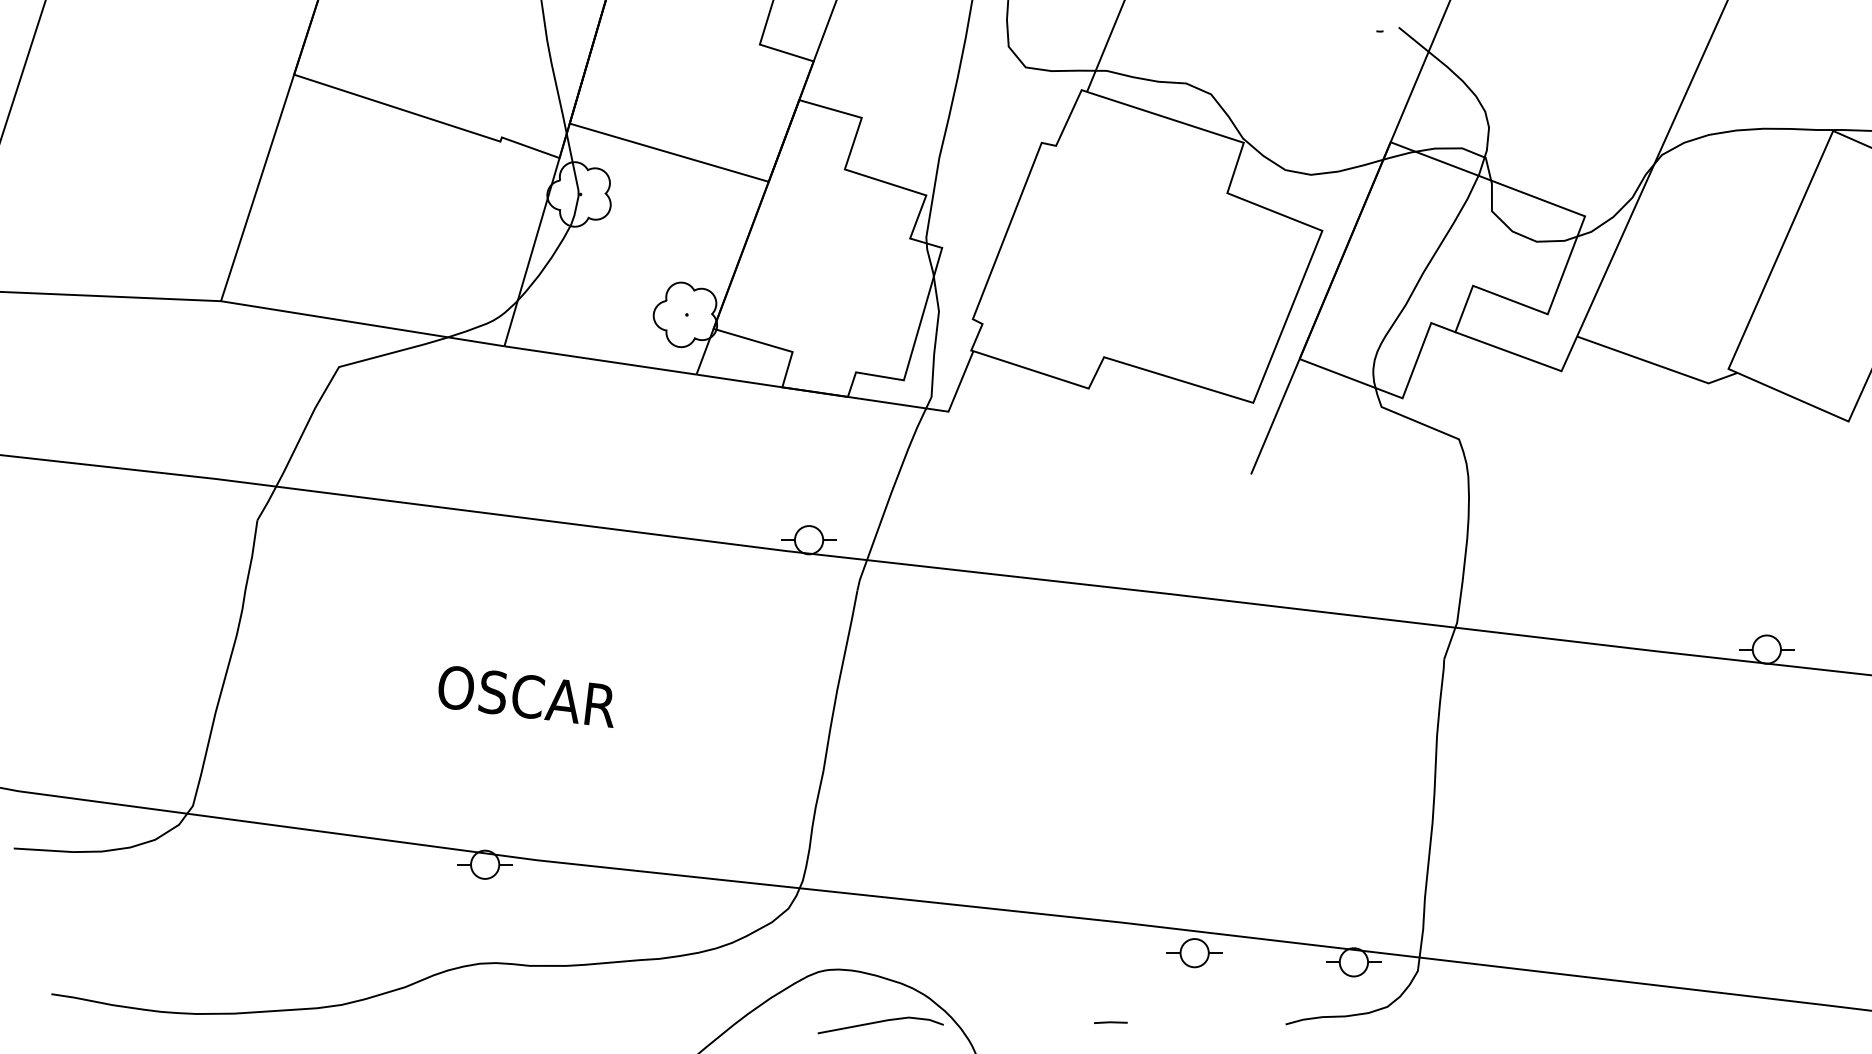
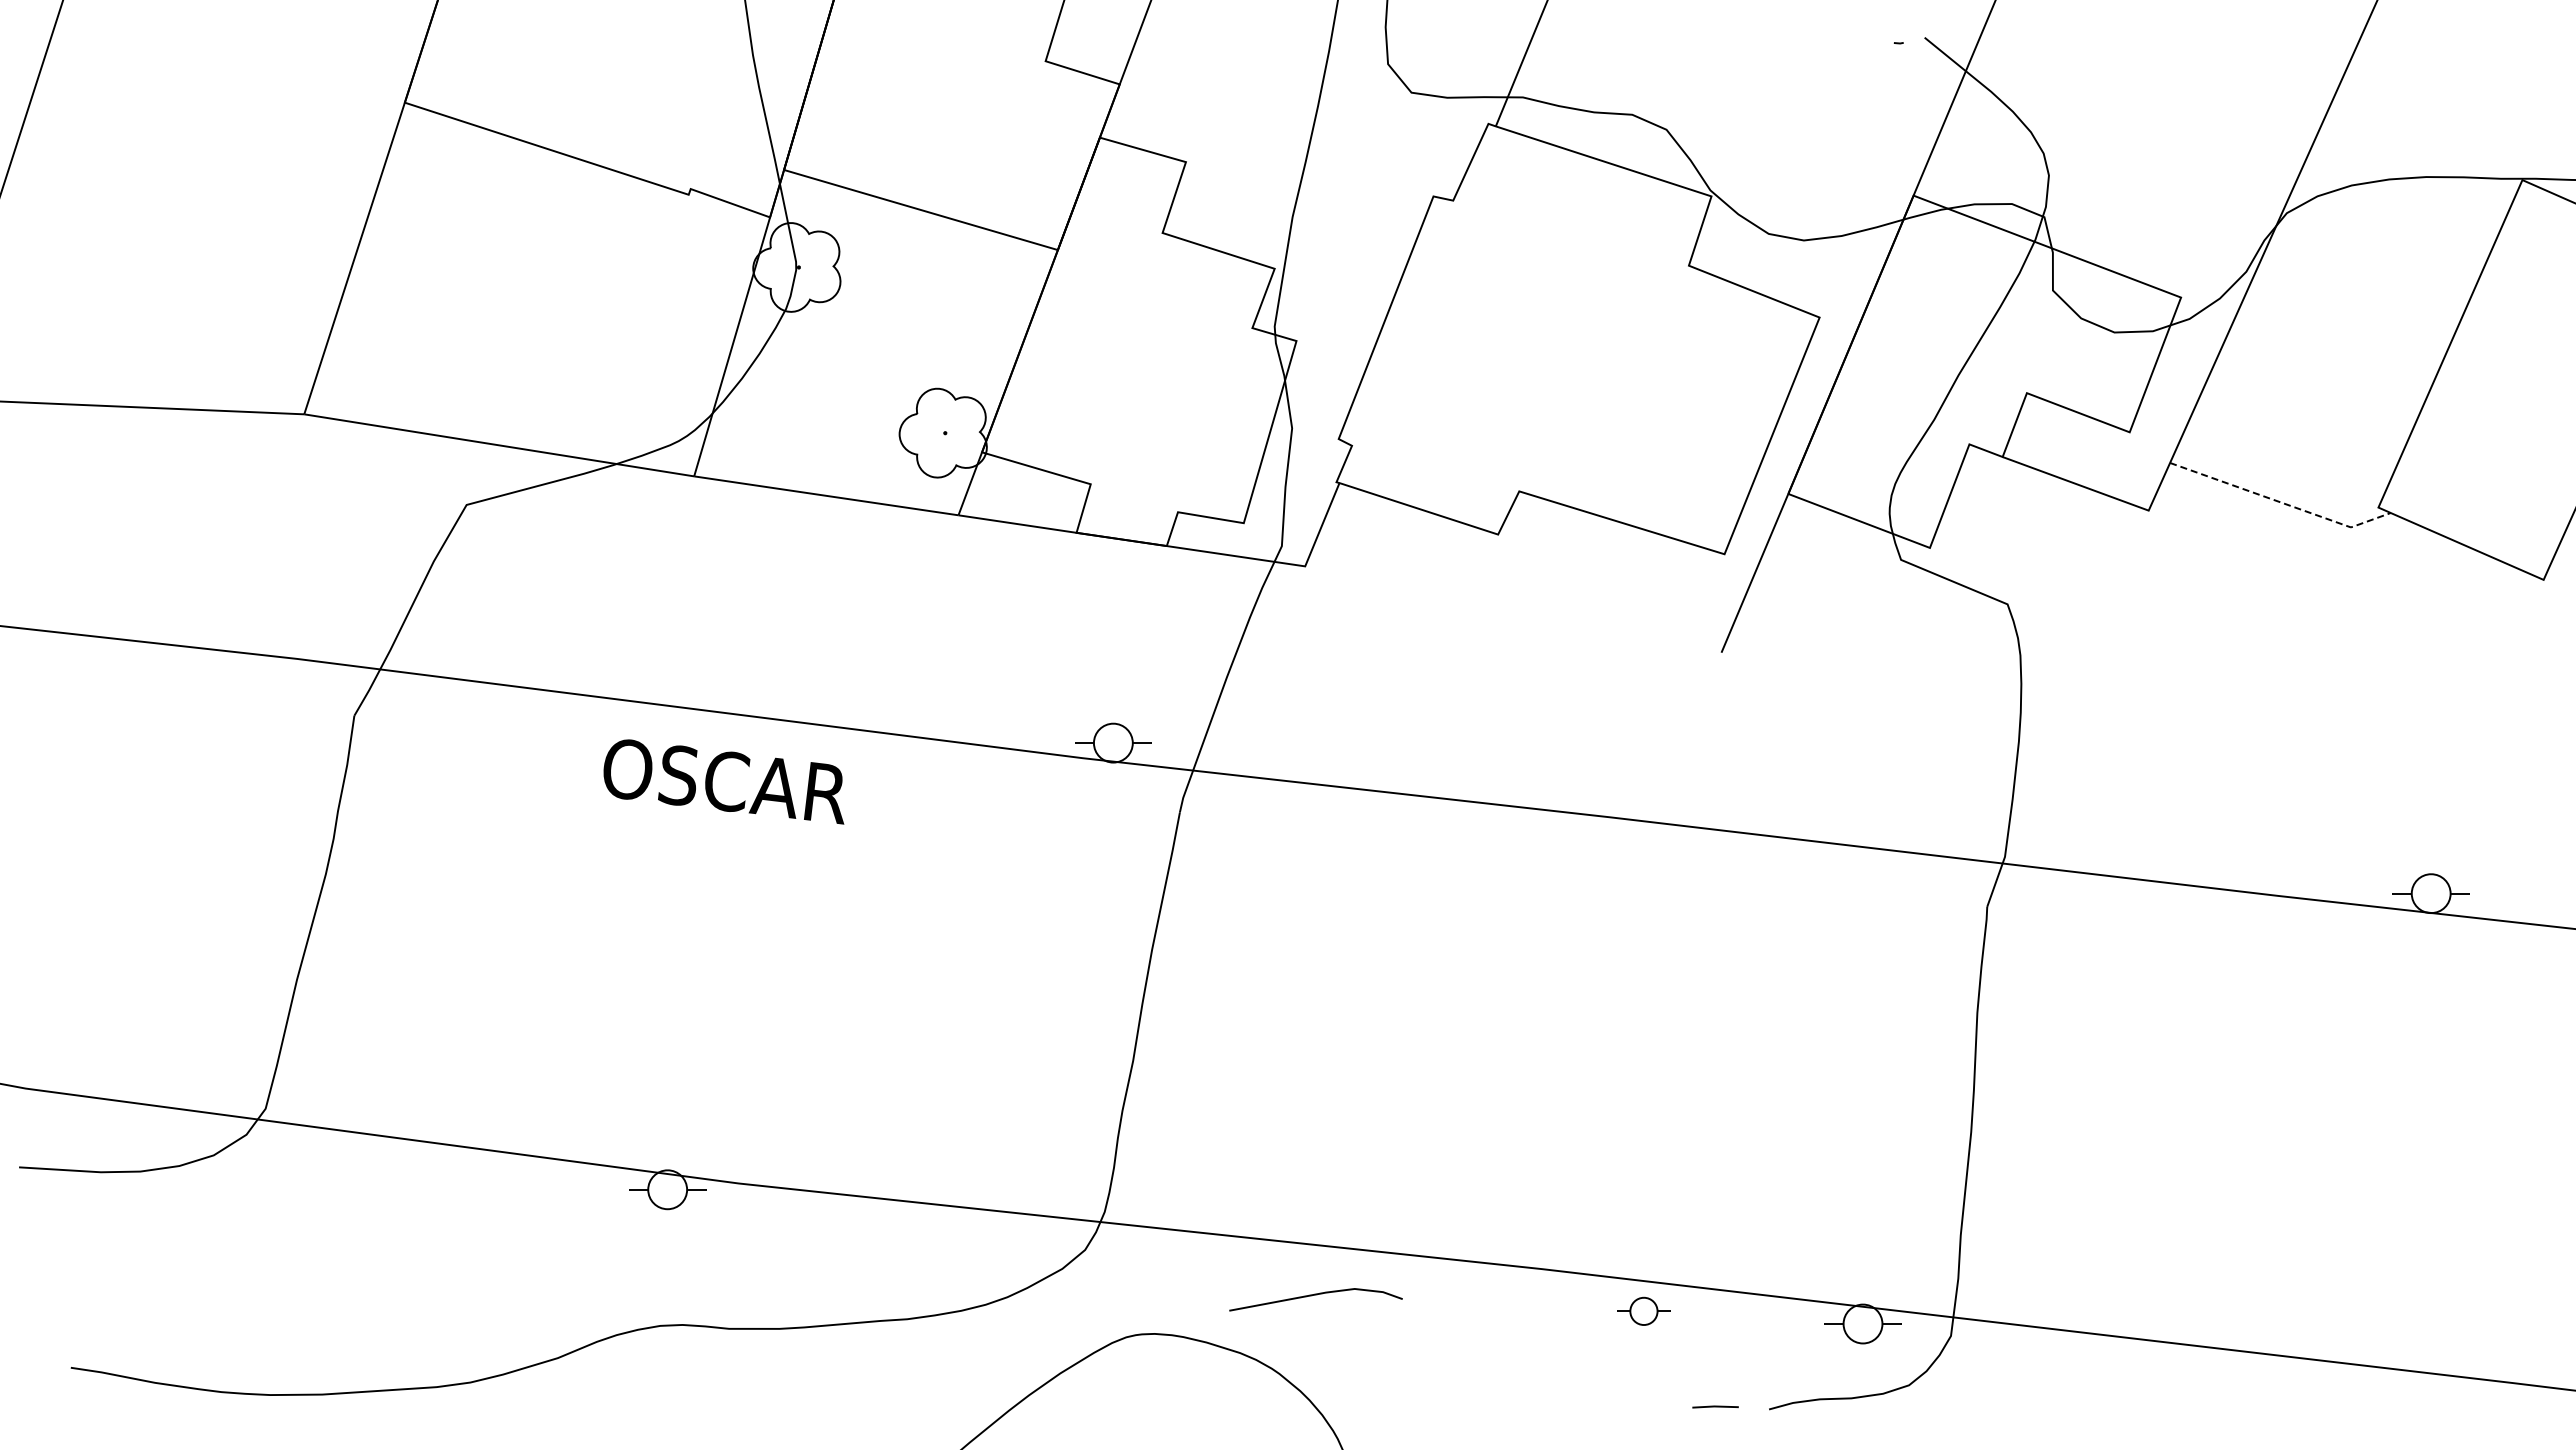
line: (1658, 365) -> (2281, 502), solid -> dashed
text: (525, 696) -> (723, 781), moved
part: (1194, 953) -> (1643, 1311), size x0.7
line: (880, 1022) -> (1315, 1295), moved
line: (1110, 1022) -> (1715, 1406), moved

